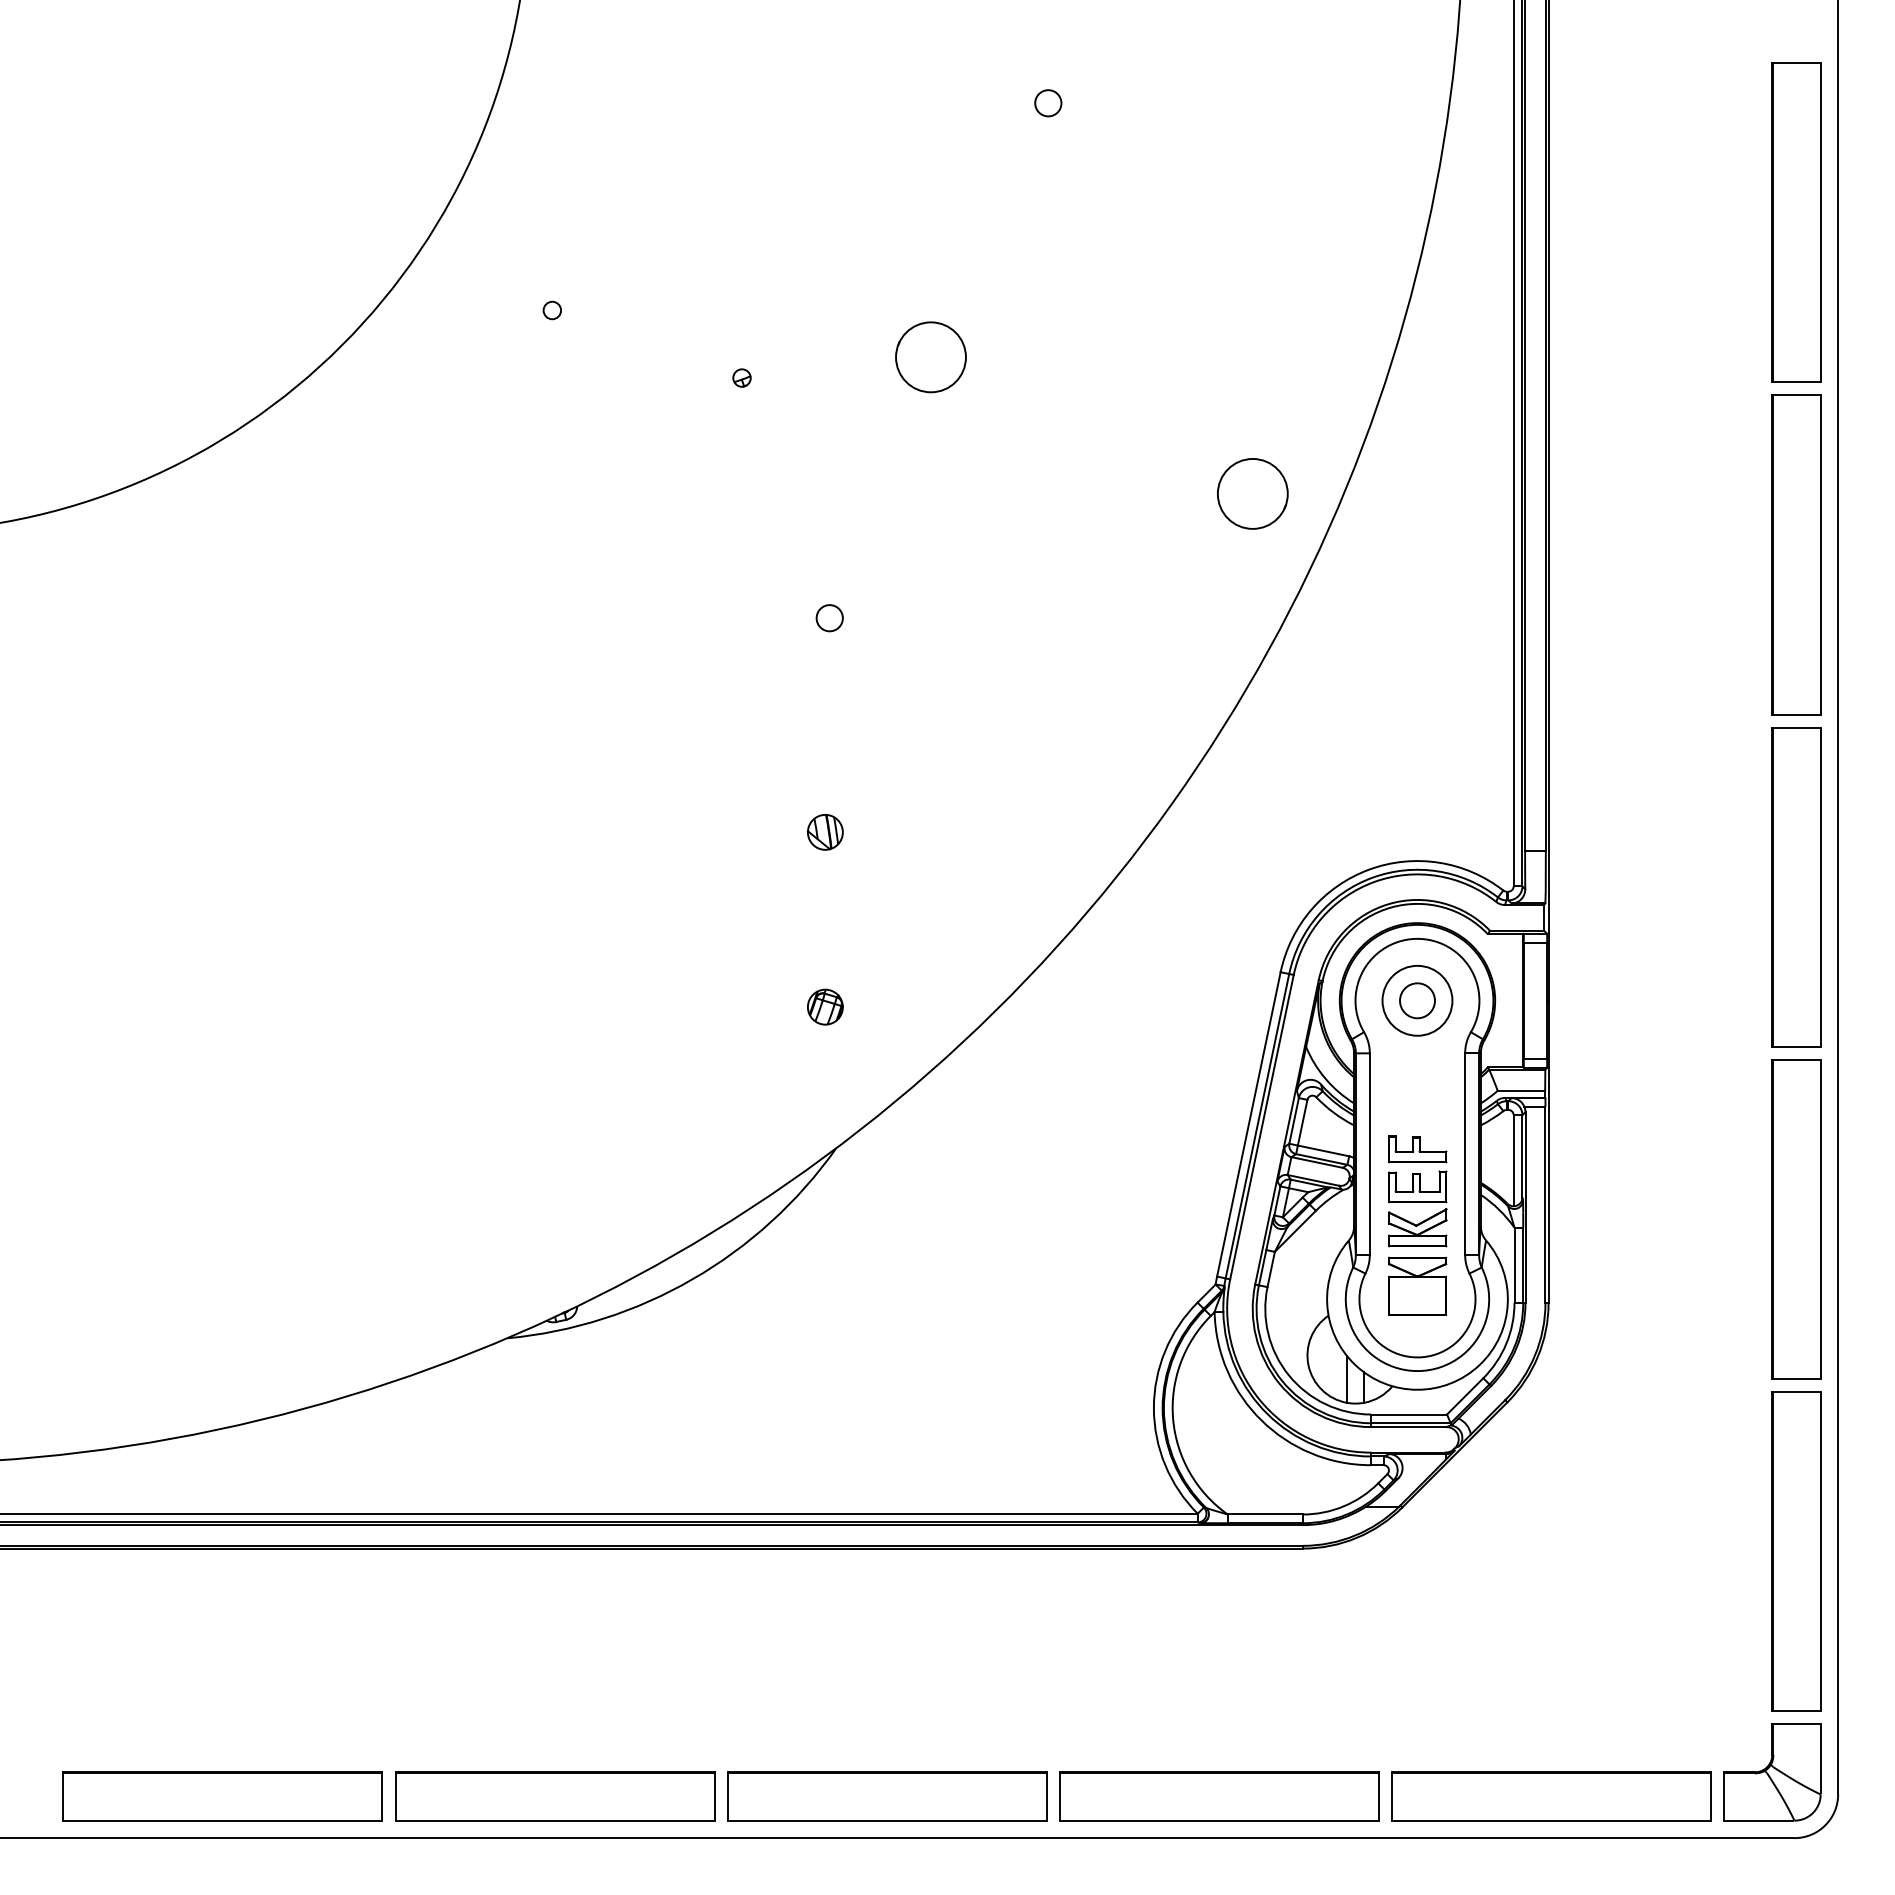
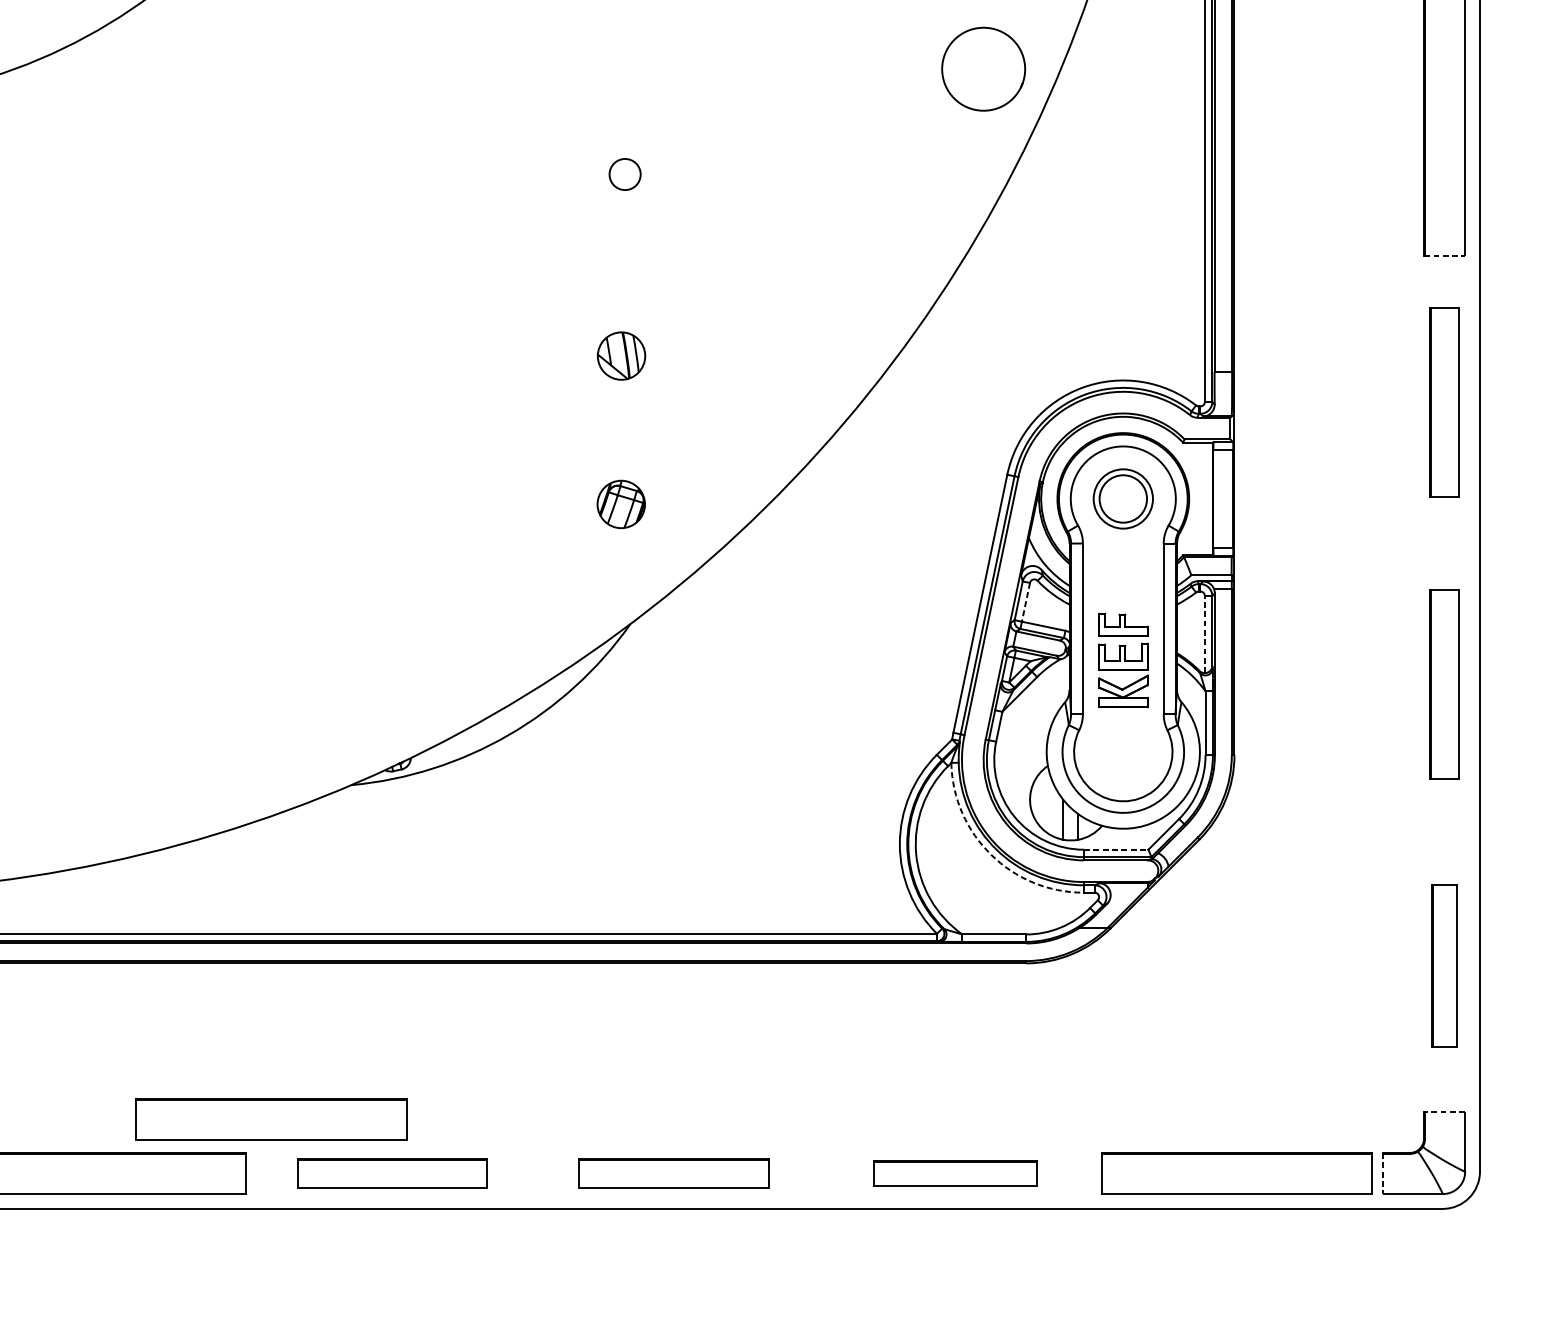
circle: (1252, 493) -> (983, 68), size x1.4
circle: (829, 618) -> (624, 174), size x1.4
line: (1796, 714) -> (1444, 256), solid -> dashed
part: (824, 832) -> (620, 356), size x1.6
part: (1796, 887) -> (1444, 402), size x0.7
circle: (1417, 1000) -> (1123, 498), size x1.6
part: (825, 1006) -> (621, 503), size x1.6
line: (1302, 1123) -> (1025, 603), solid -> dashed
line: (1513, 1160) -> (1204, 634), solid -> dashed
part: (1796, 1219) -> (1444, 684), size x0.7
part: (1417, 1285) -> (1123, 740), removed
line: (1409, 1414) -> (1116, 849), solid -> dashed
arc: (1261, 1420) -> (991, 854), solid -> dashed
part: (1796, 1551) -> (1444, 965), size x0.6
line: (1796, 1724) -> (1444, 1112), solid -> dashed
part: (412, 1732) -> (271, 1119), added
part: (555, 1796) -> (392, 1173), size x0.7
part: (887, 1796) -> (673, 1173), size x0.7
part: (1219, 1796) -> (955, 1173), size x0.6
line: (1724, 1796) -> (1383, 1173), solid -> dashed

